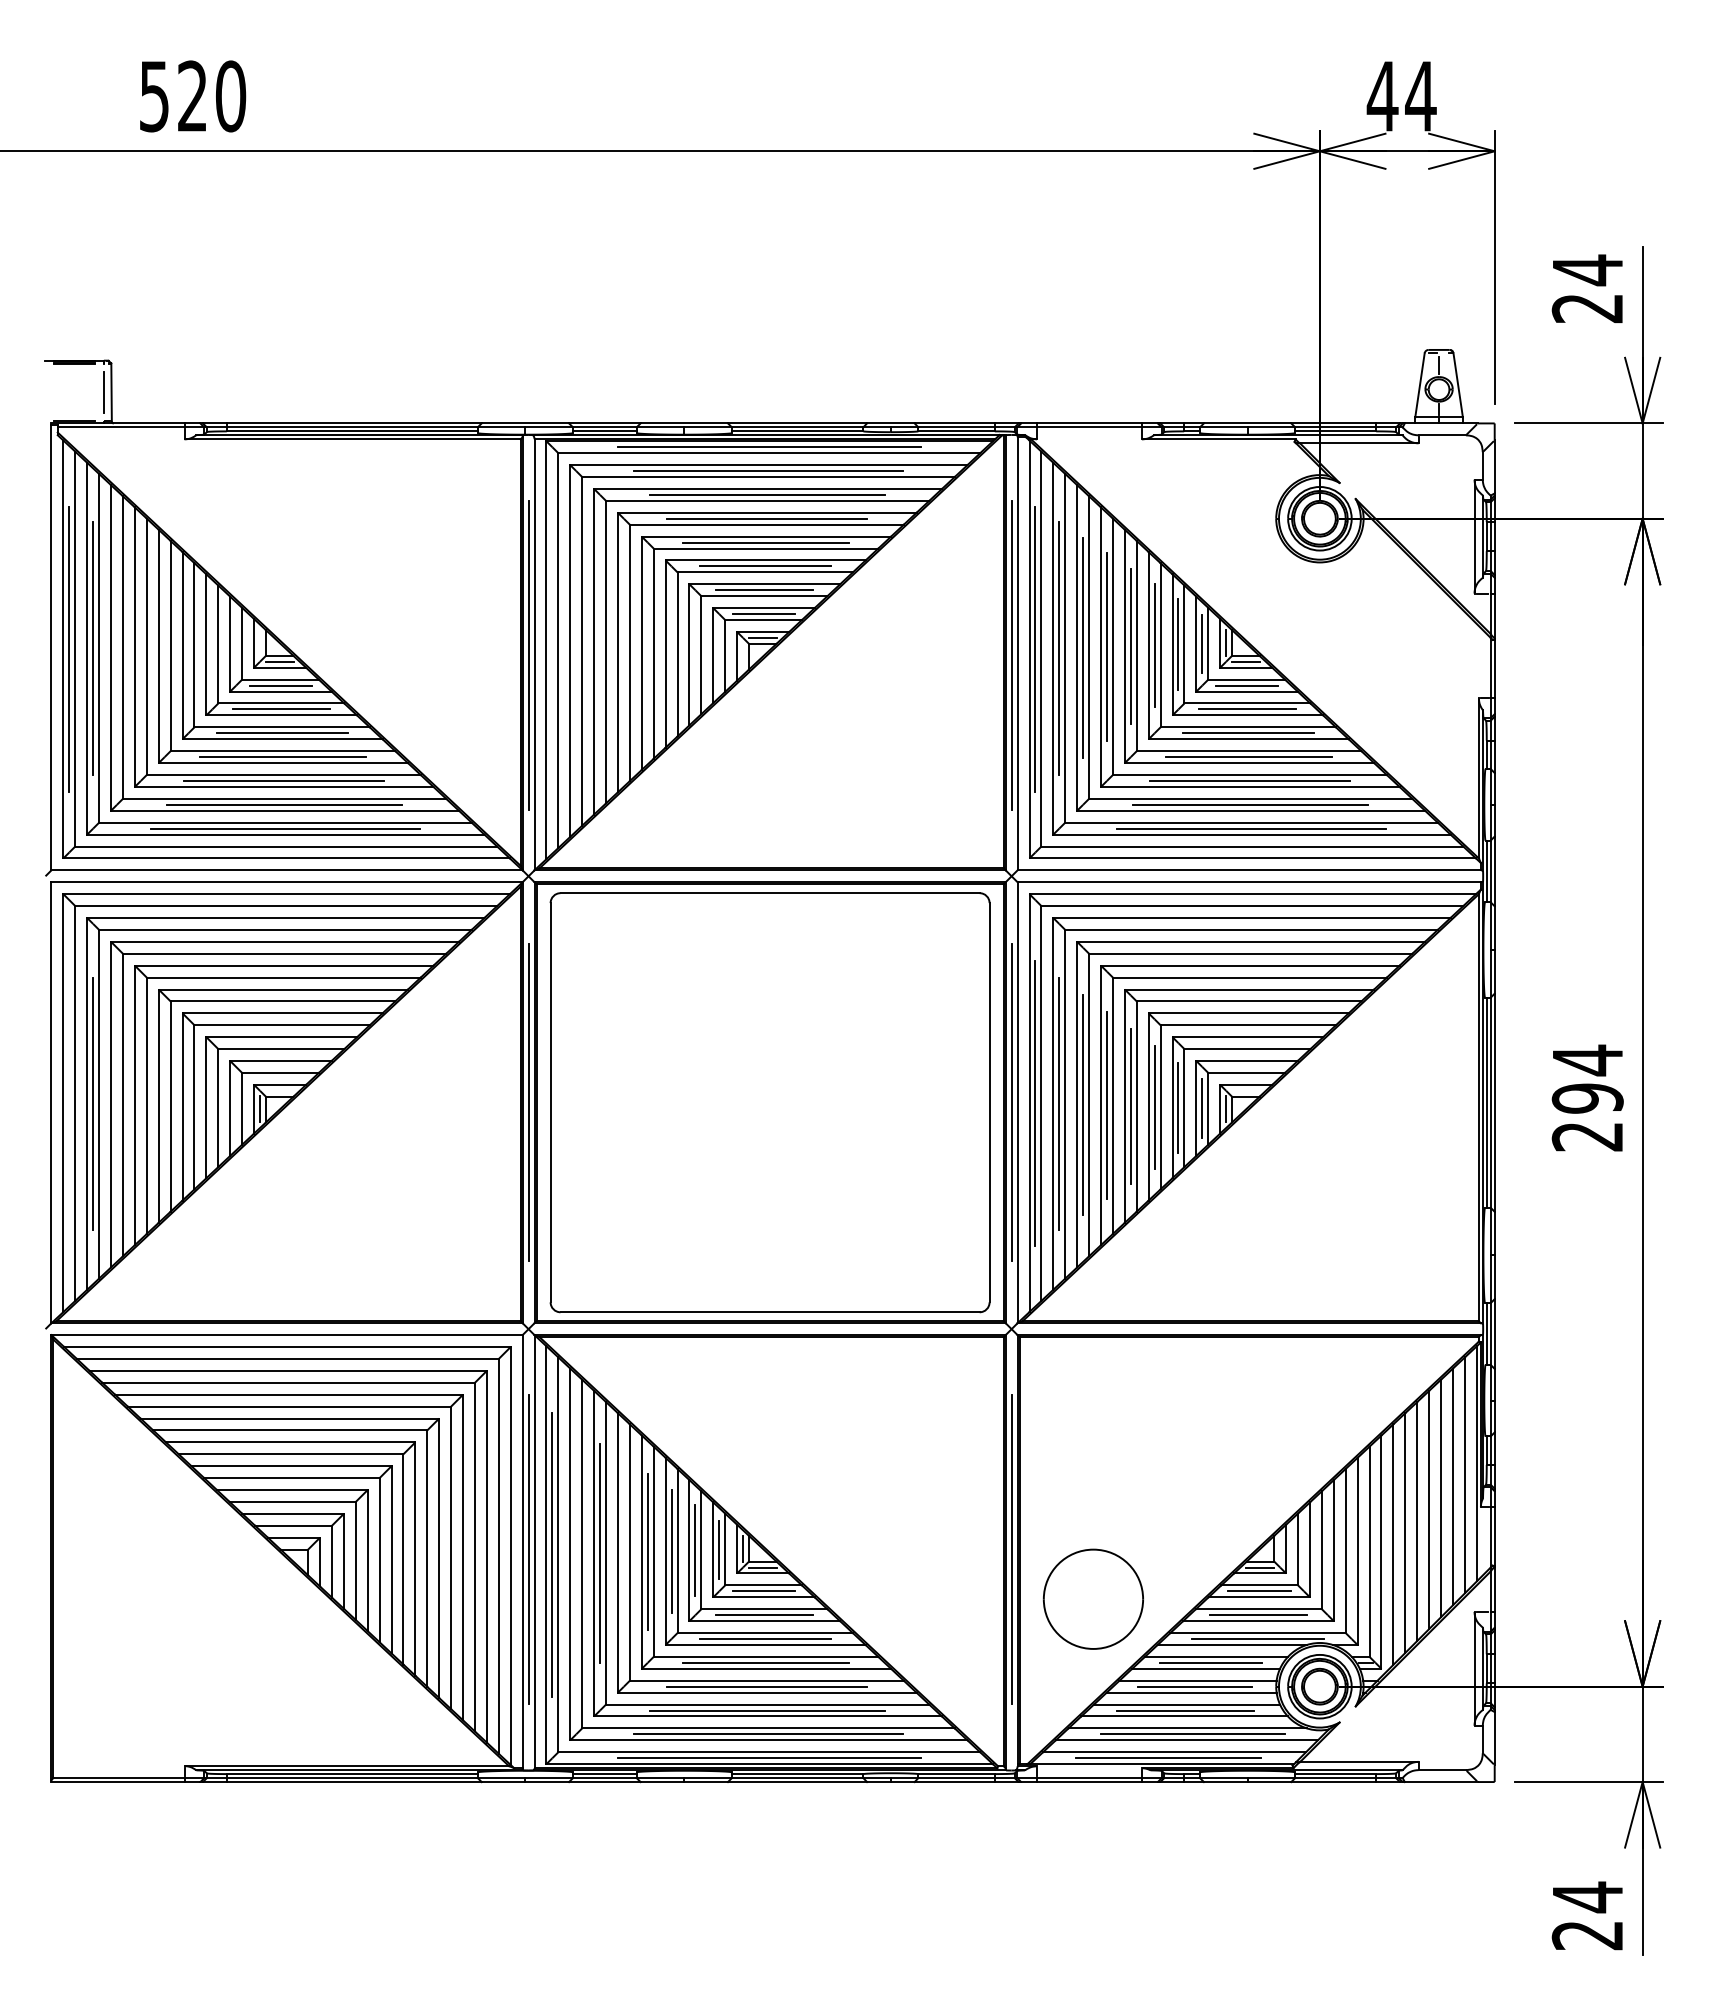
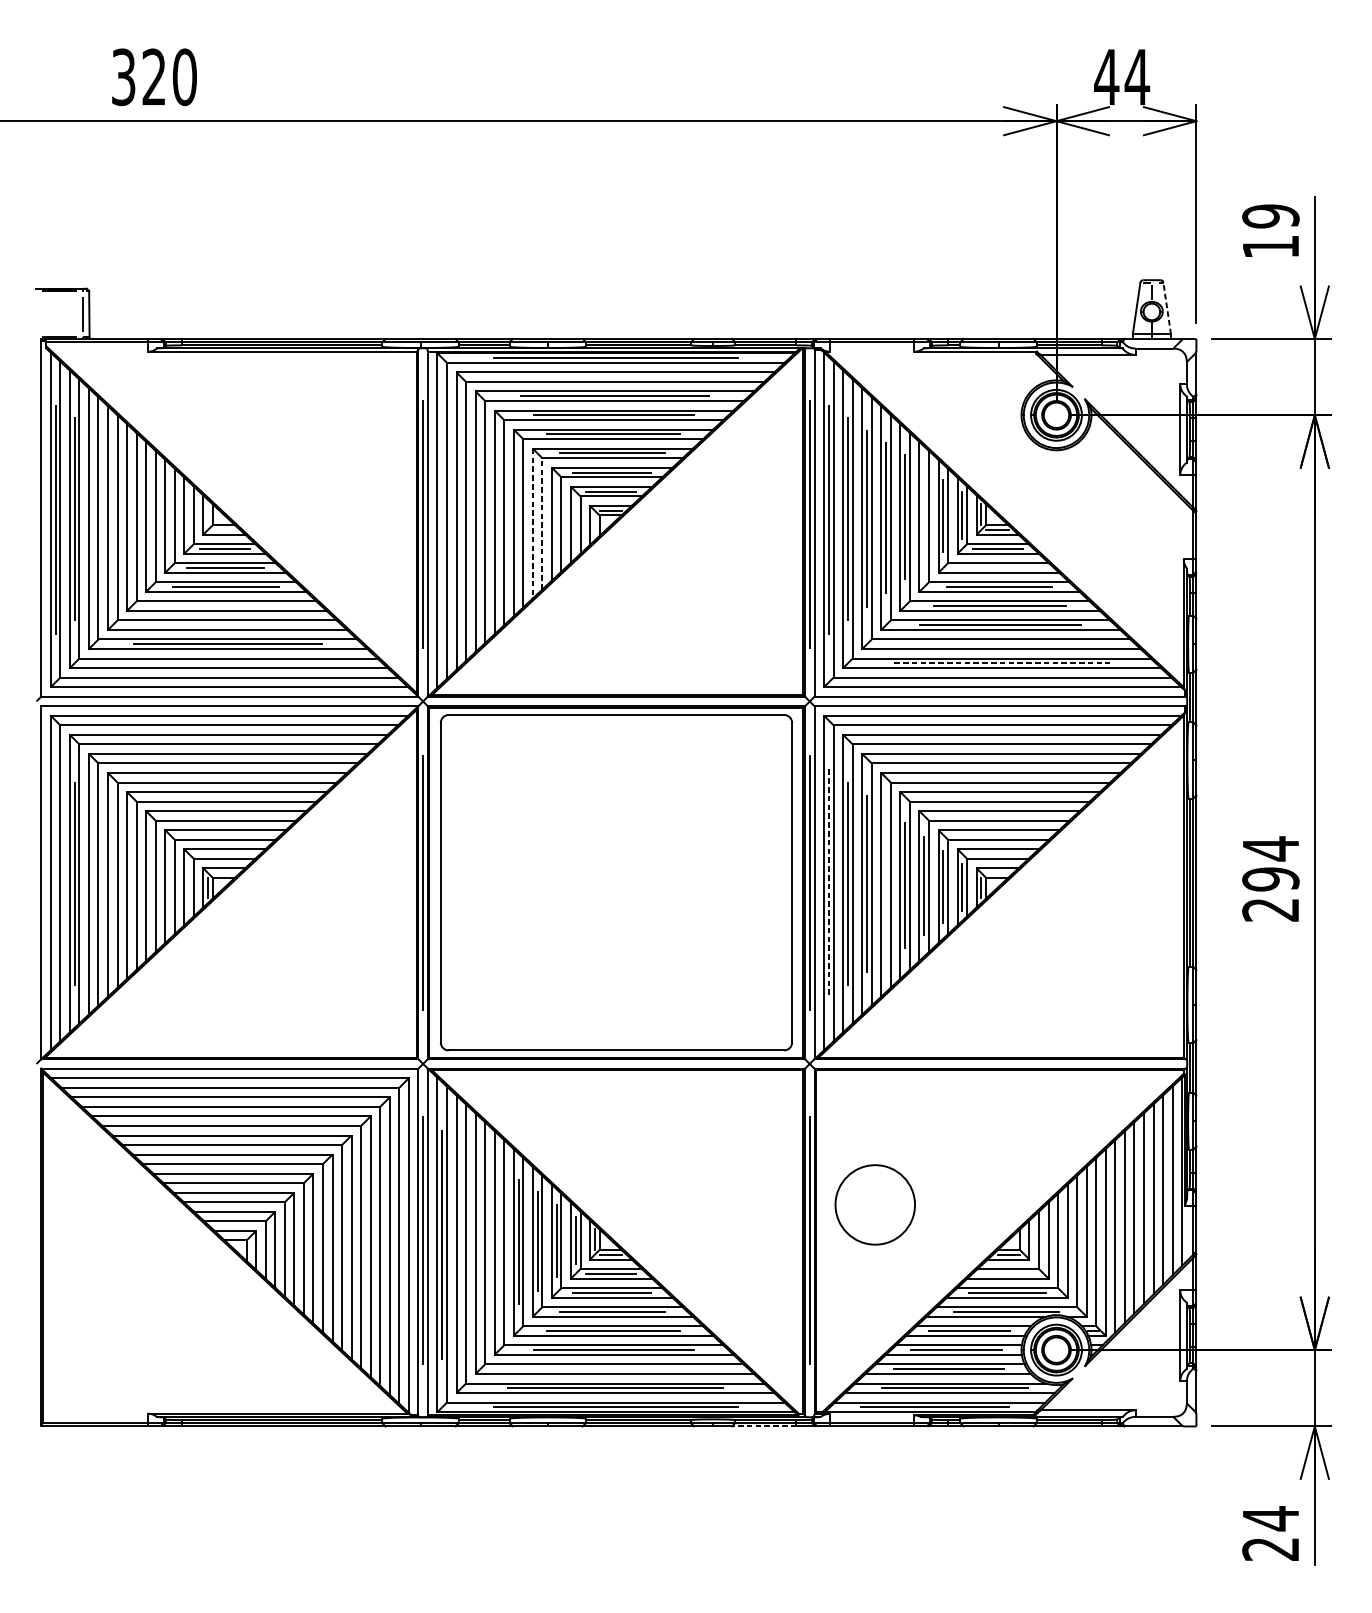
text: (154, 95) -> (123, 76), 520 -> 320
text: (1587, 288) -> (1270, 231), 24 -> 19
line: (1458, 384) -> (1167, 307), solid -> dashed
line: (768, 471) -> (615, 377), removed
line: (1154, 645) -> (924, 516), removed
line: (677, 653) -> (542, 523), solid -> dashed
line: (665, 654) -> (532, 523), solid -> dashed
line: (279, 661) -> (223, 529), removed
line: (1247, 709) -> (998, 567), removed
line: (283, 757) -> (226, 606), removed
line: (283, 780) -> (226, 624), removed
line: (1250, 804) -> (1000, 644), removed
line: (285, 828) -> (228, 663), removed
line: (1251, 828) -> (1001, 663), solid -> dashed
line: (1035, 1103) -> (828, 883), solid -> dashed
line: (1106, 1105) -> (885, 884), removed
line: (600, 1553) -> (480, 1243), removed
line: (1259, 1591) -> (1008, 1273), removed
part: (1092, 1598) -> (874, 1204), moved
line: (767, 1710) -> (614, 1369), removed
line: (954, 1782) -> (764, 1426), solid -> dashed

